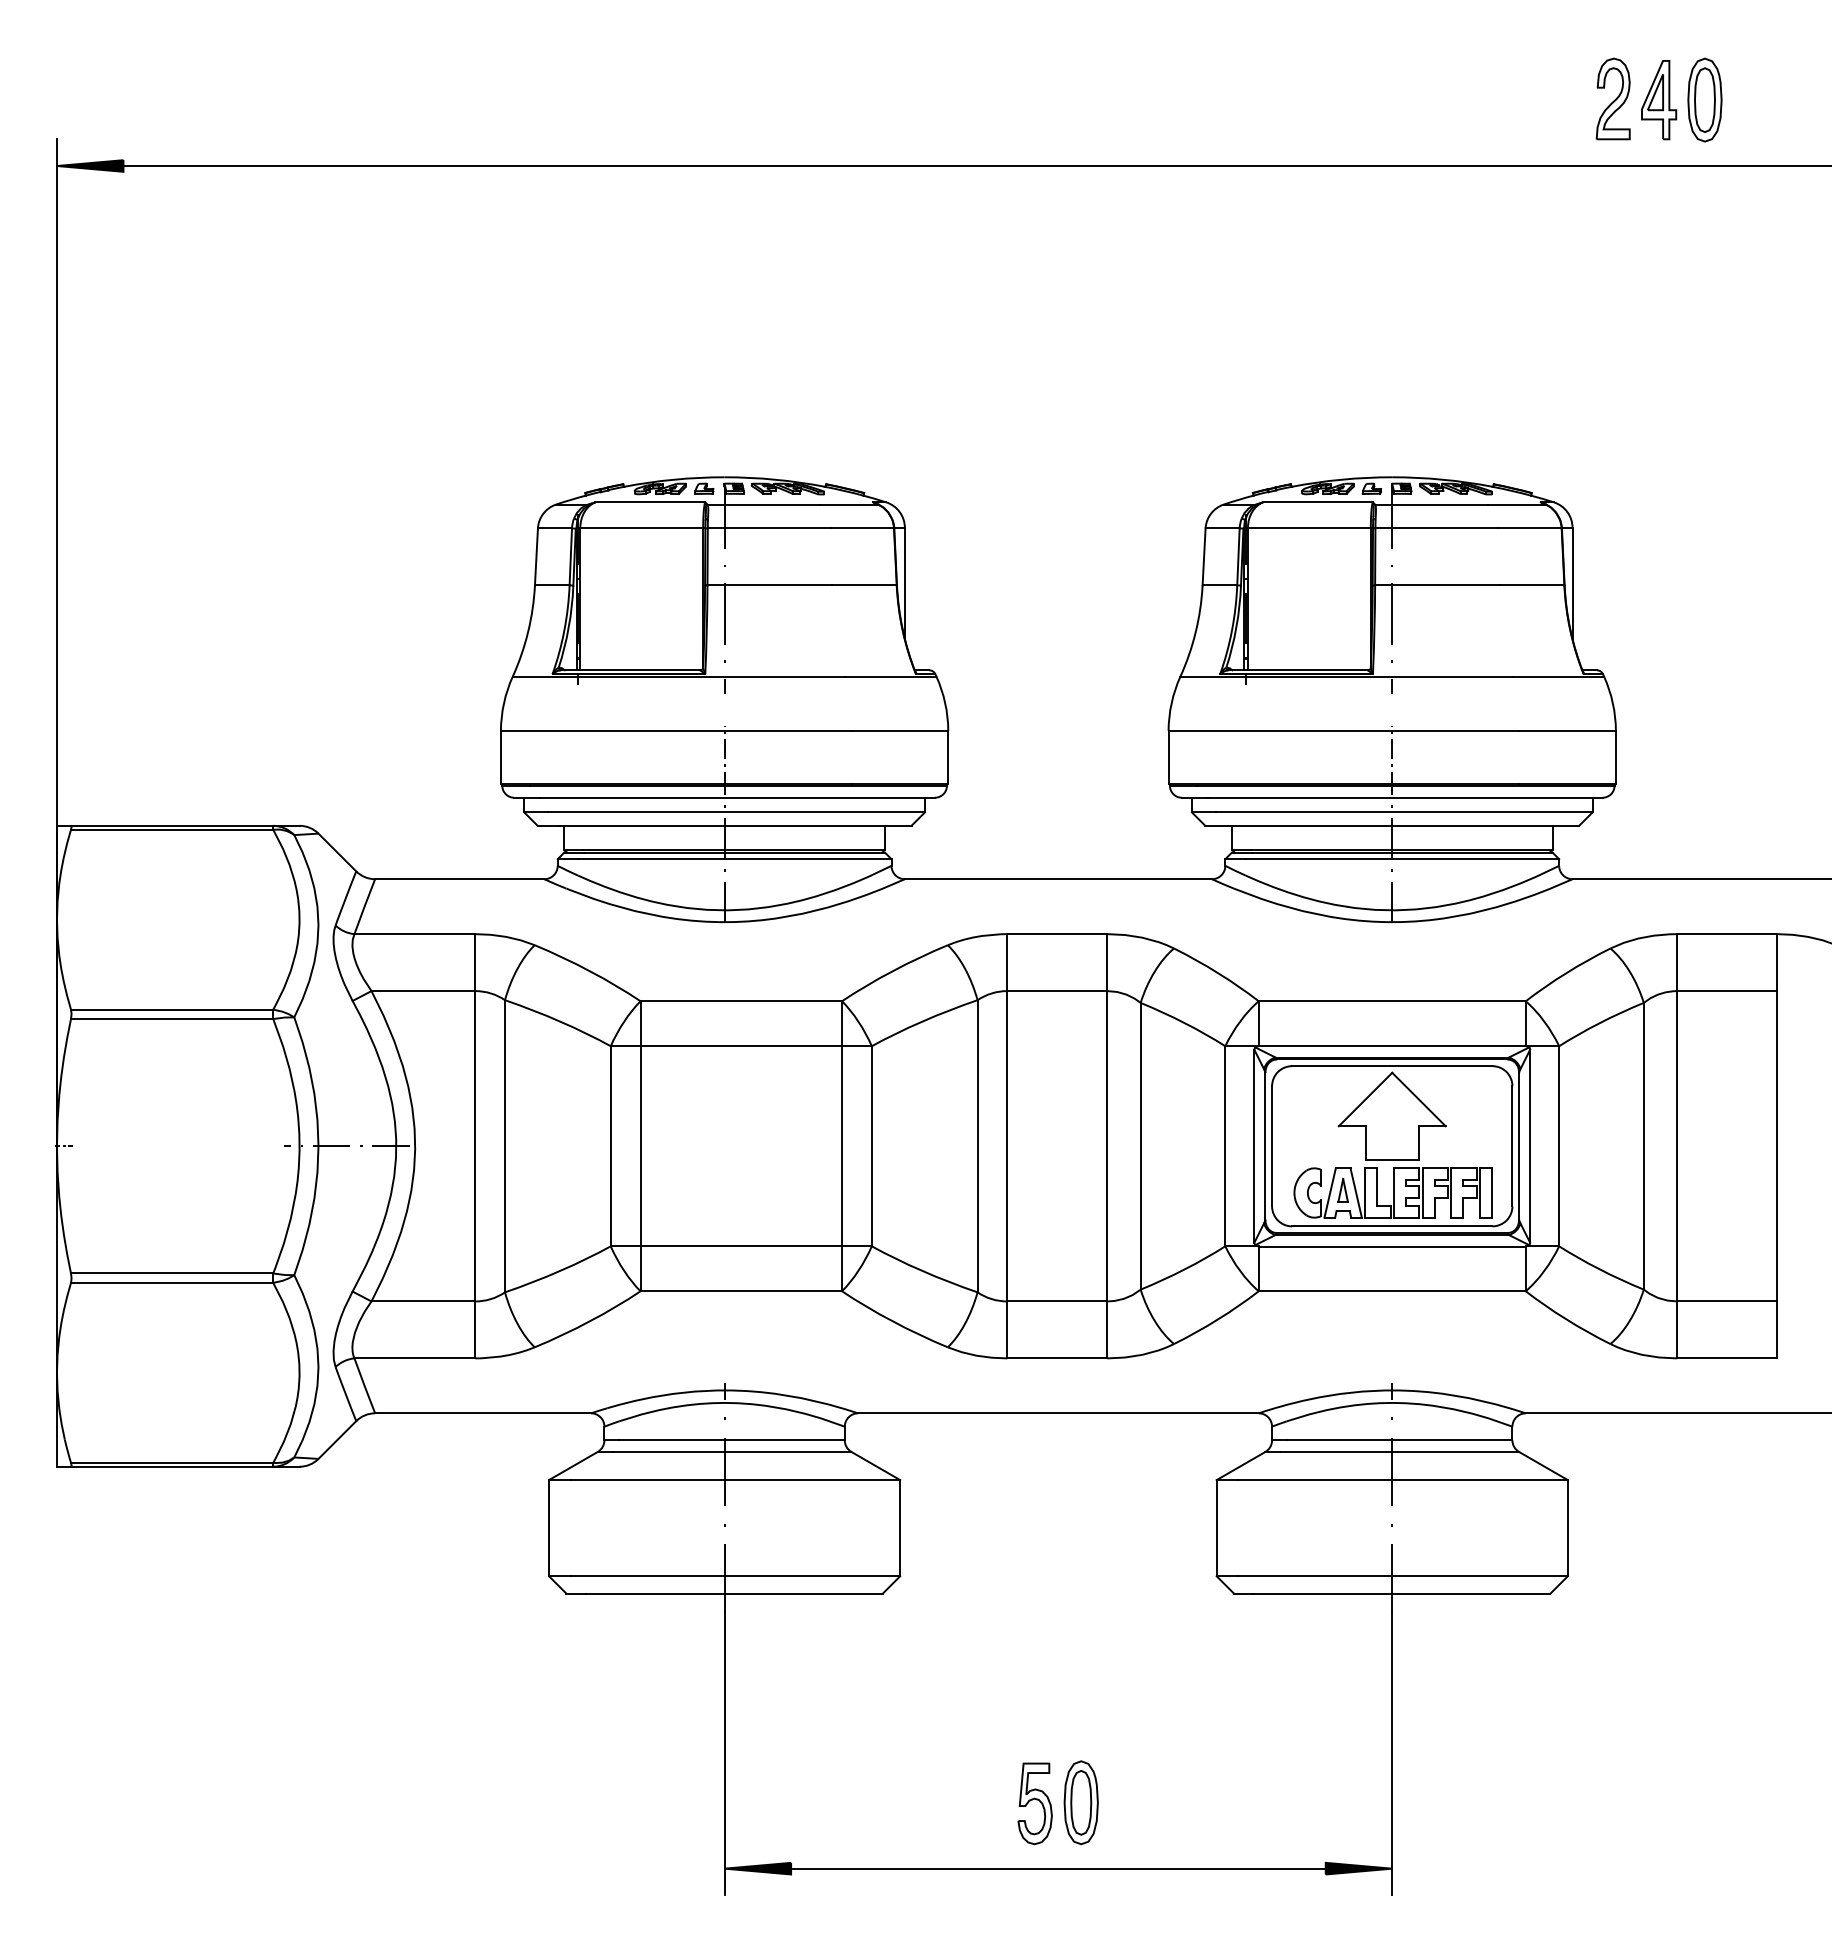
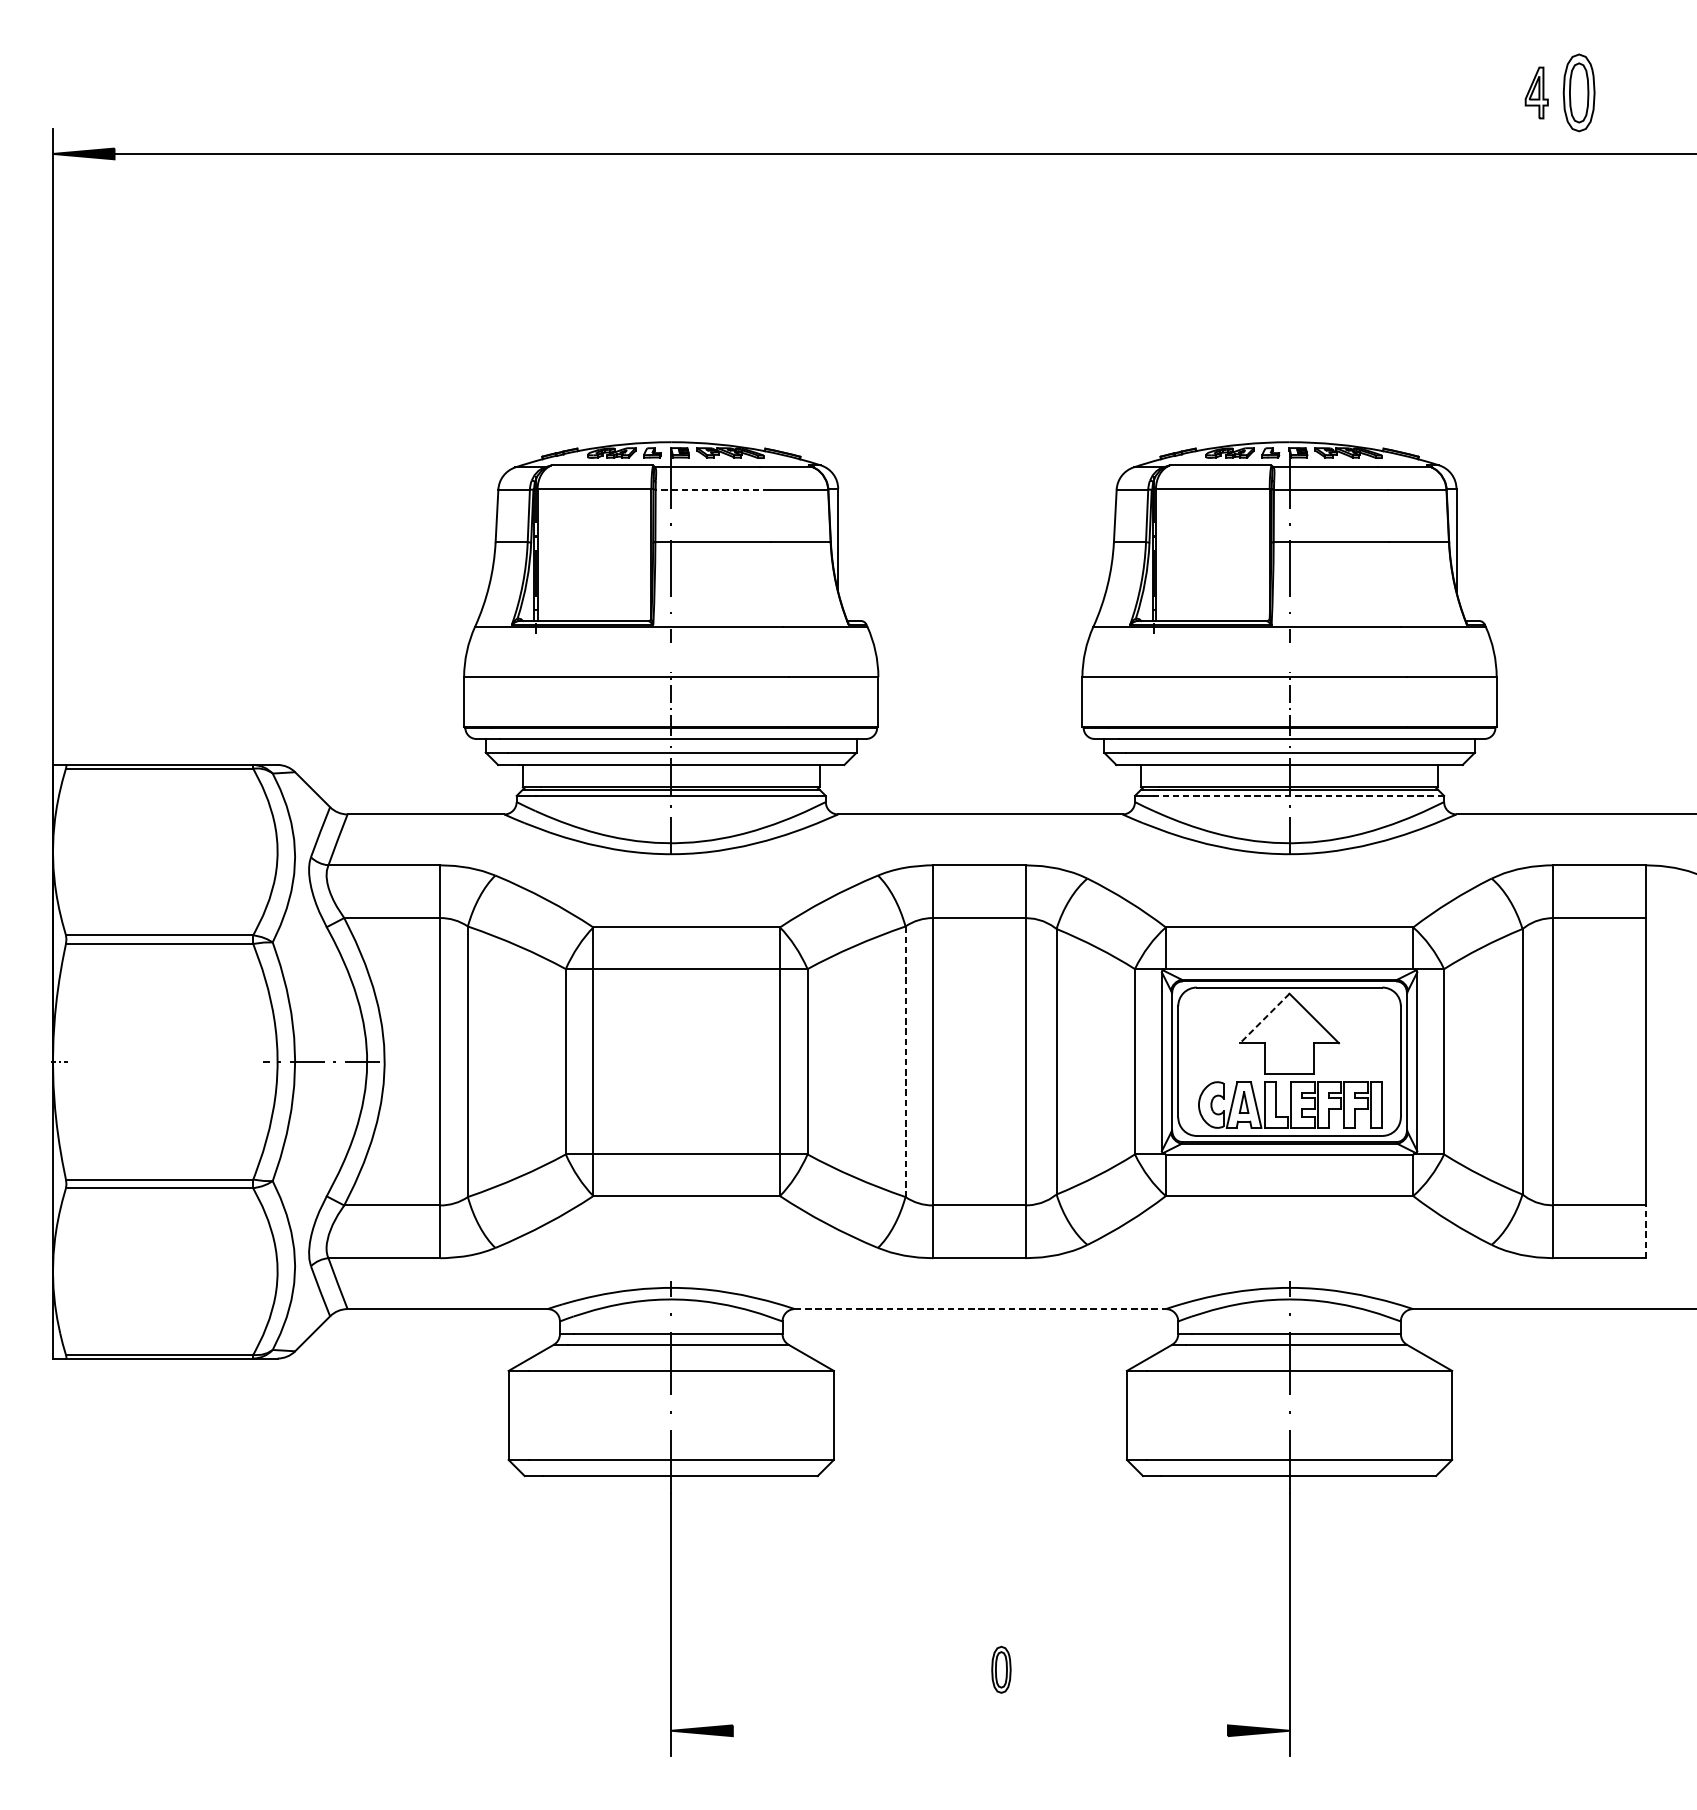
part: (1612, 98) -> (1493, 91), removed
part: (1659, 100) -> (1537, 93), size x0.7
line: (768, 528) -> (711, 489), solid -> dashed
line: (1402, 859) -> (1299, 796), solid -> dashed
line: (1365, 1099) -> (1264, 1018), solid -> dashed
line: (977, 1146) -> (905, 1061), solid -> dashed
line: (1777, 1329) -> (1646, 1231), solid -> dashed
line: (1058, 1413) -> (980, 1309), solid -> dashed
part: (1080, 1802) -> (1000, 1669), size x0.6
part: (1034, 1803) -> (958, 1670), removed
line: (1058, 1868) -> (980, 1730), removed

